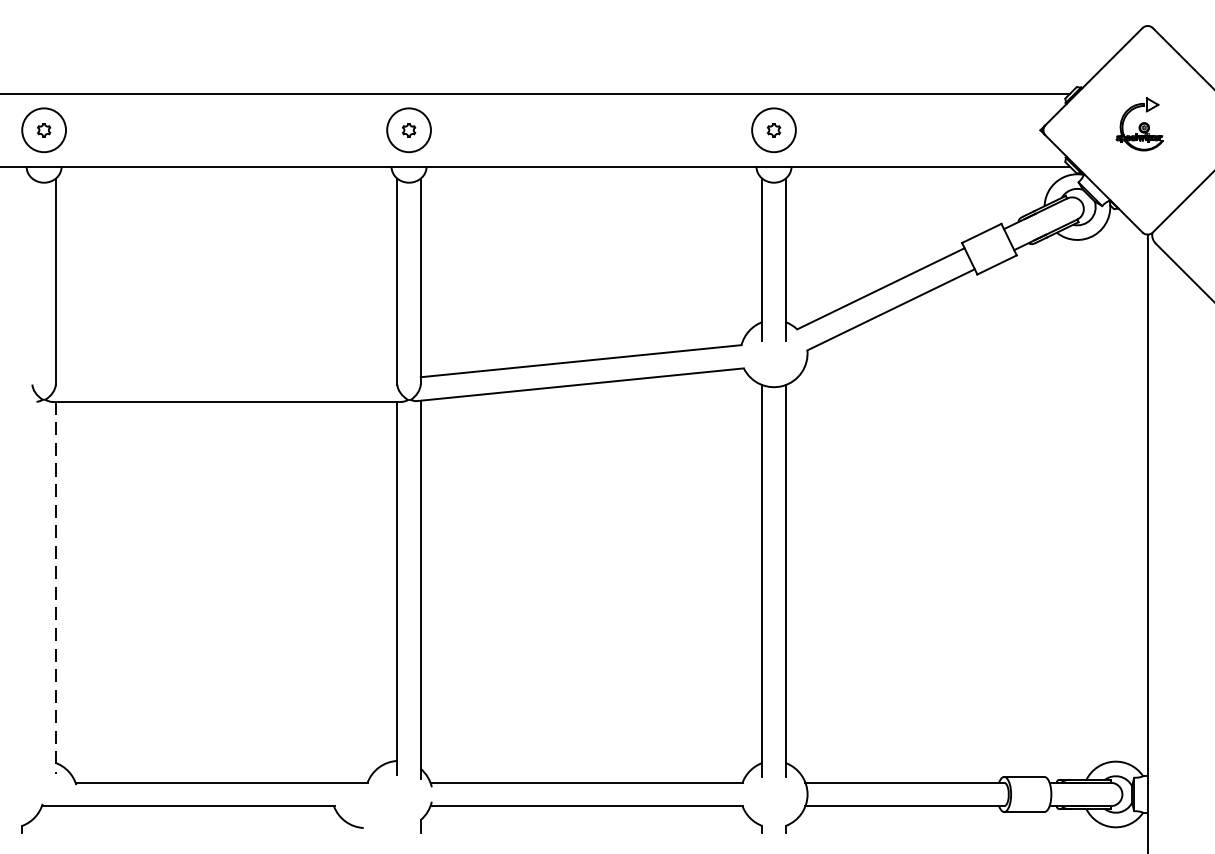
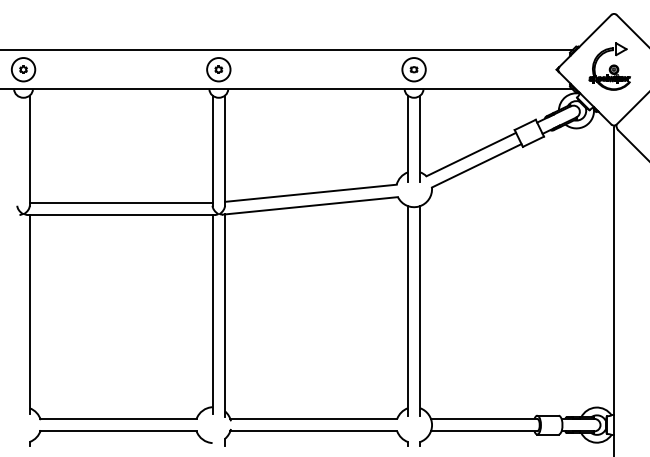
part: (1139, 124) -> (609, 66), size x1.67
line: (225, 378) -> (120, 202), added
line: (55, 587) -> (29, 314), dashed -> solid
part: (191, 806) -> (120, 431), moved

